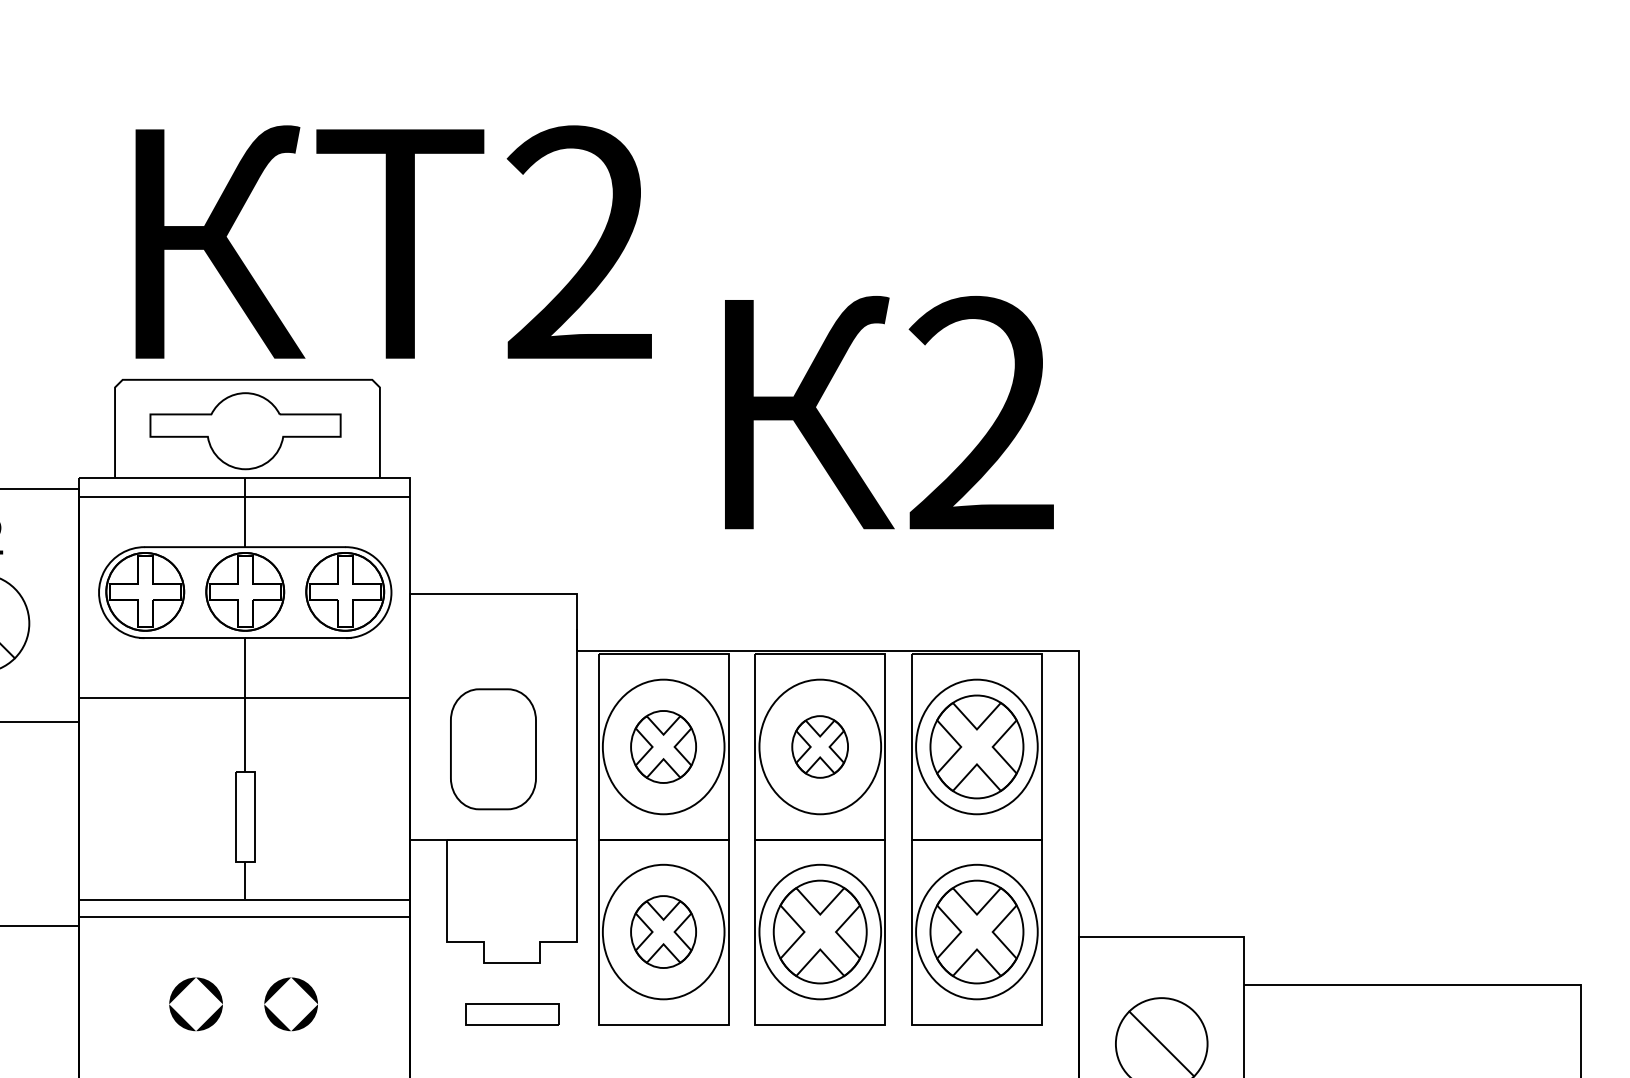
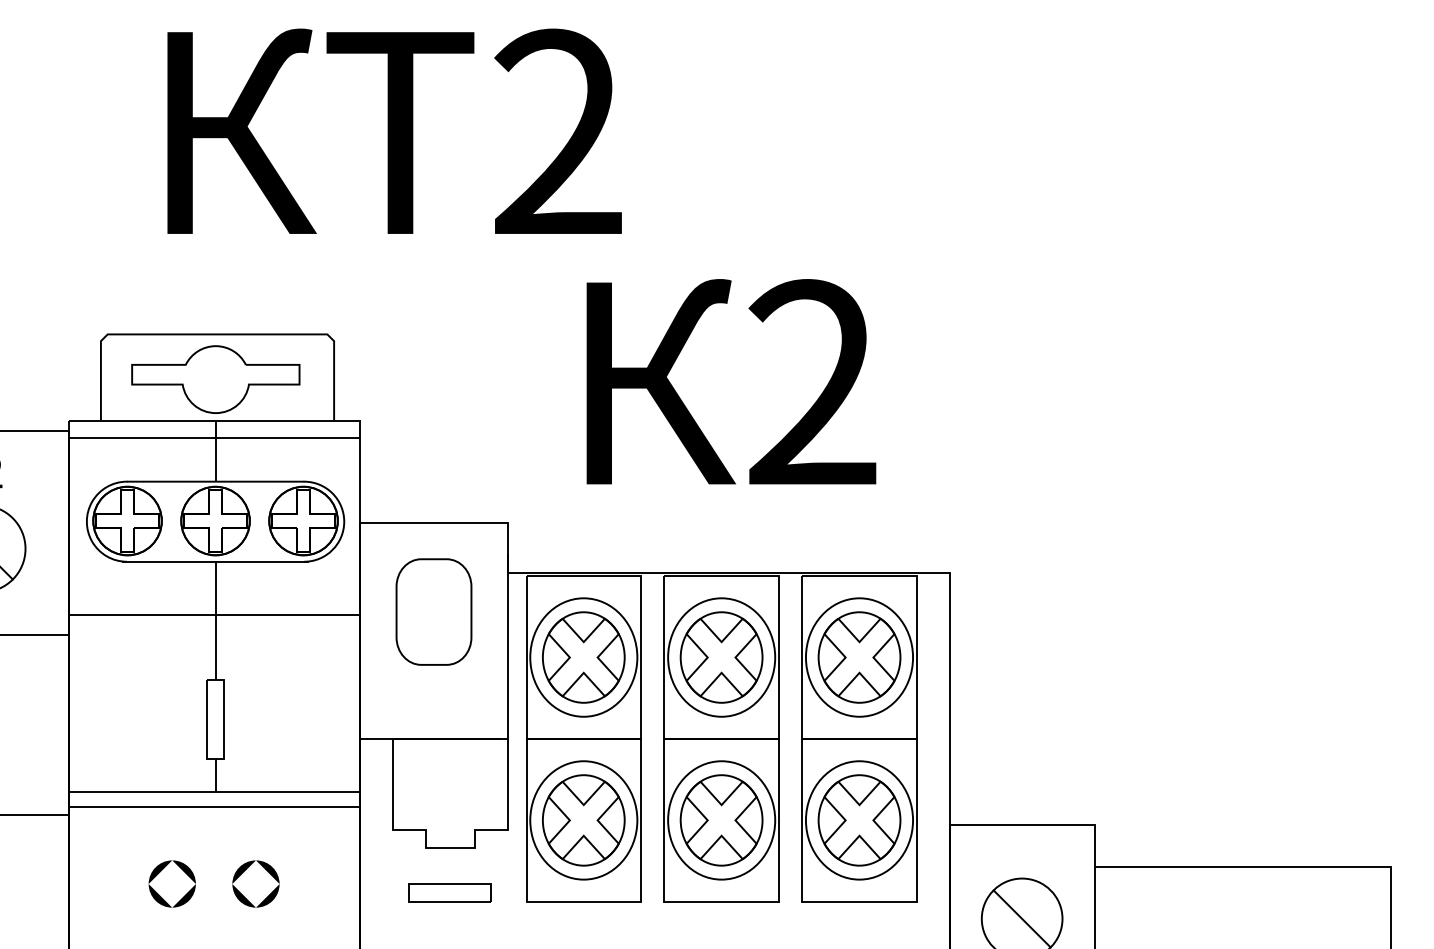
text: (393, 241) -> (394, 130), moved
text: (889, 412) -> (731, 381), moved
part: (663, 746) -> (583, 657), size x1.43
part: (819, 746) -> (720, 657), size x1.67
part: (493, 749) -> (434, 612), moved
part: (663, 931) -> (583, 819), size x1.43

